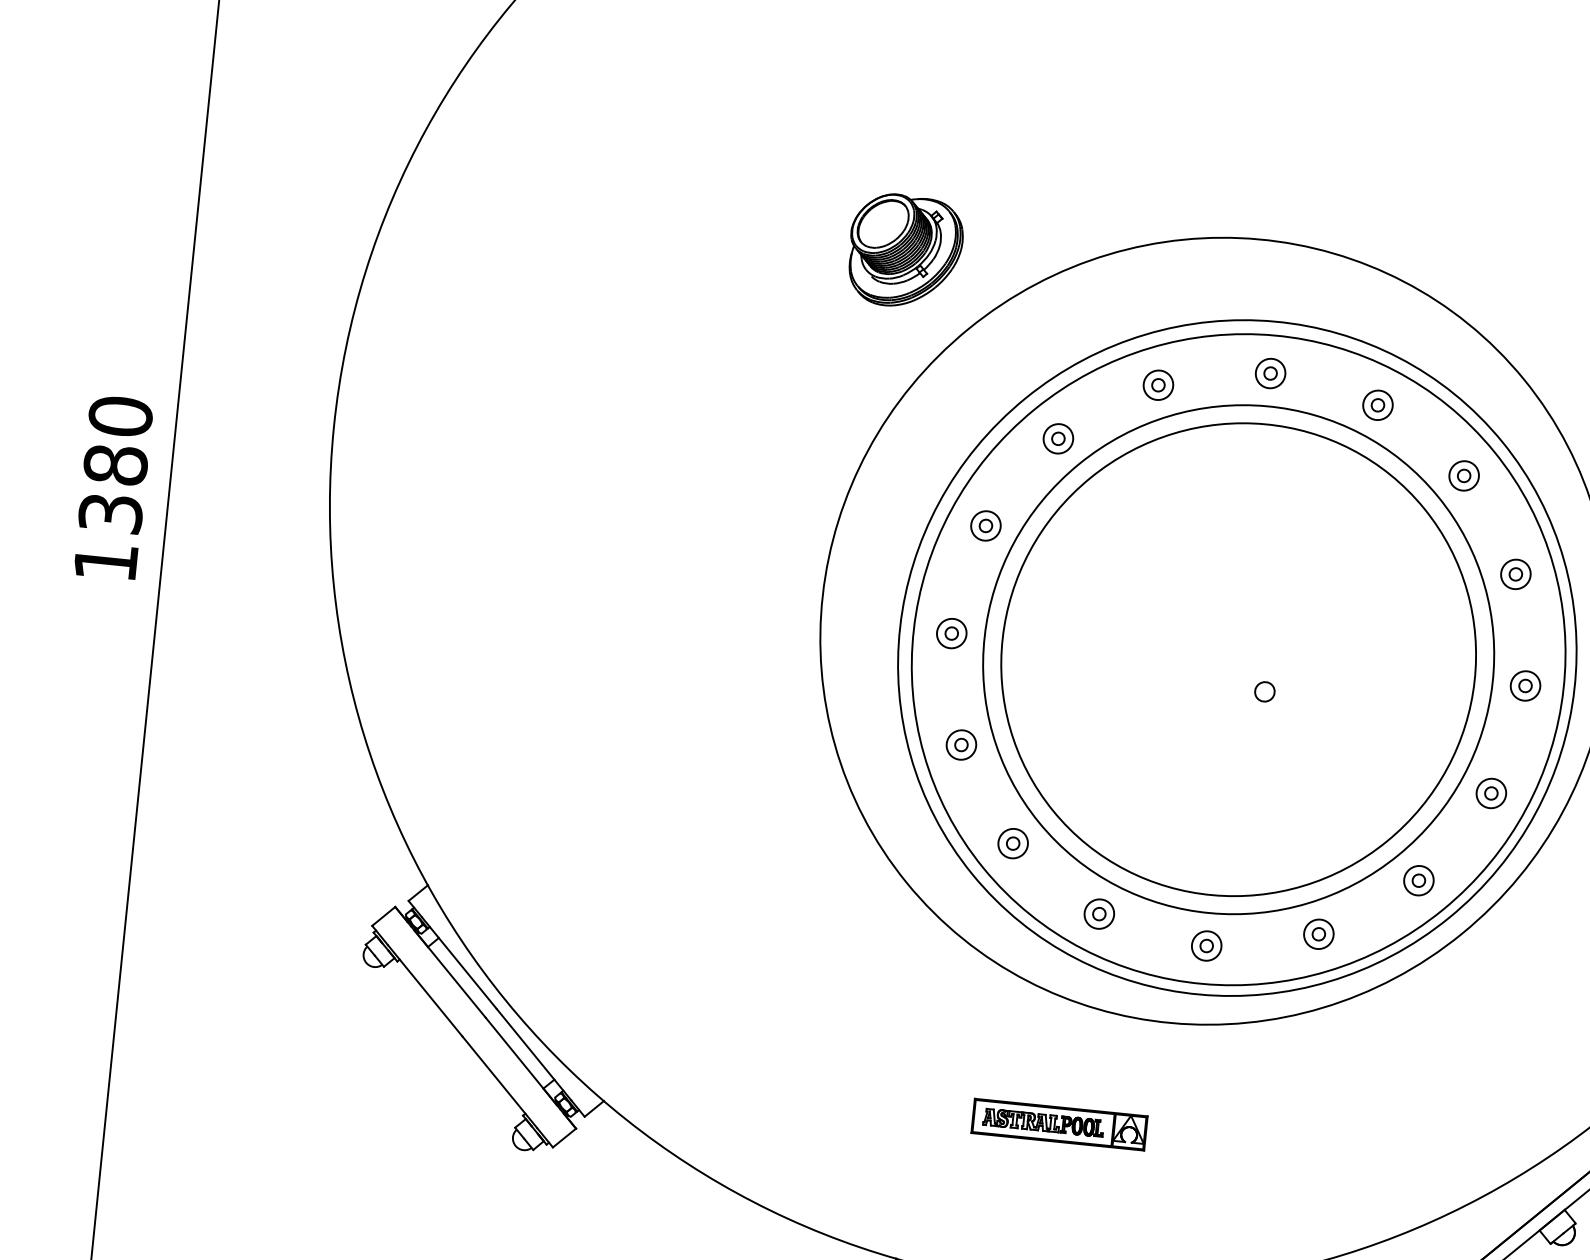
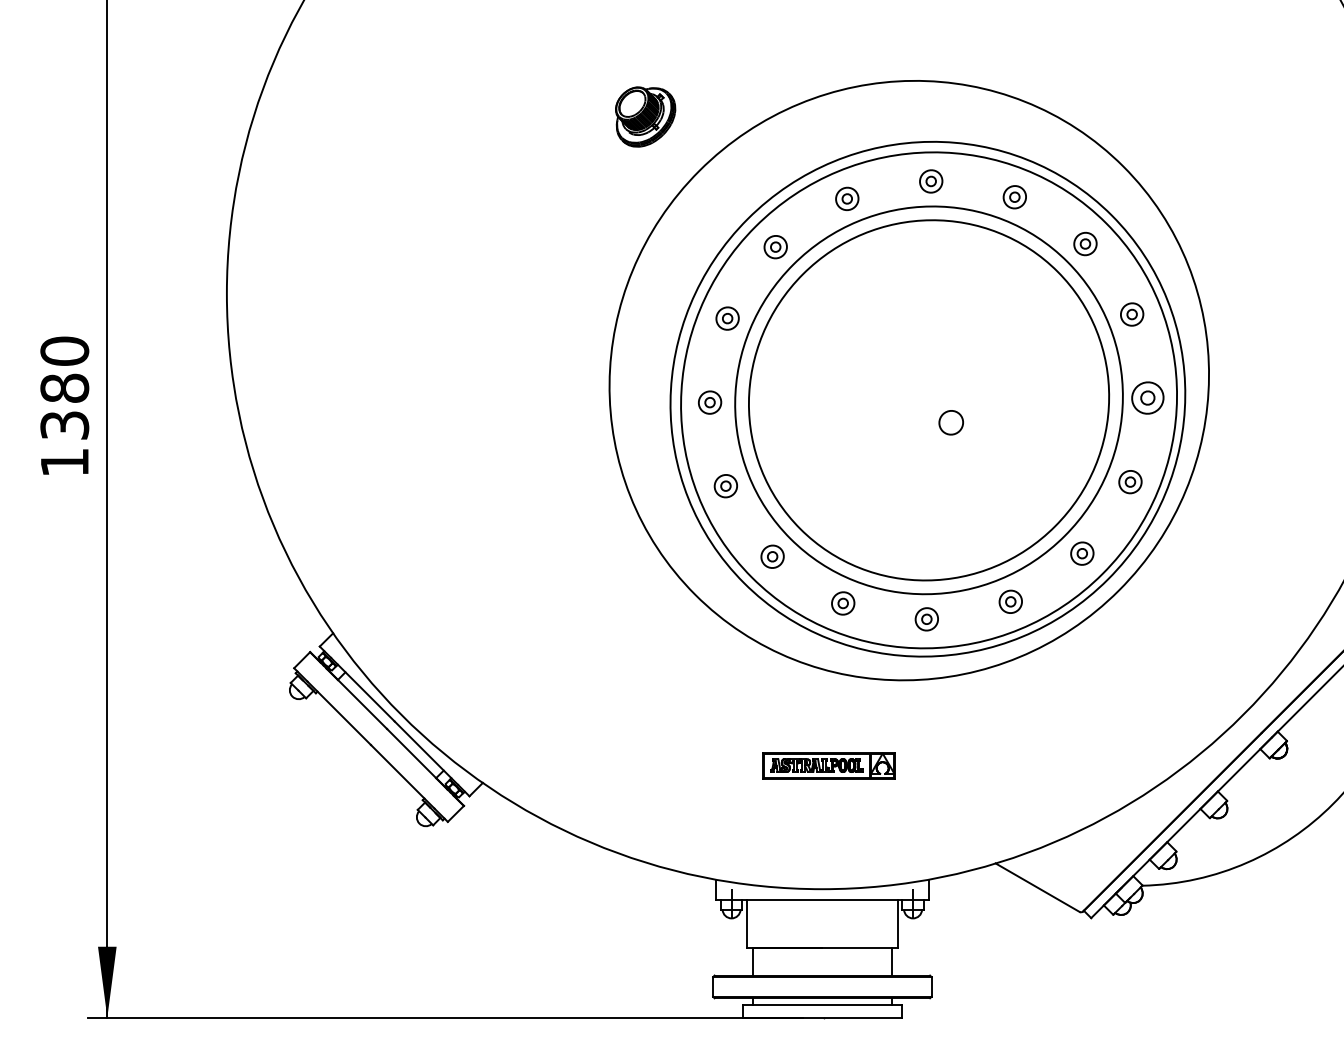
part: (905, 250) -> (645, 116), size x0.7
text: (113, 487) -> (64, 405), moved
part: (1526, 686) -> (1148, 398), size x1.4
part: (1265, 691) -> (951, 422), size x1.6

